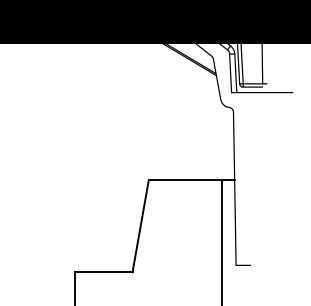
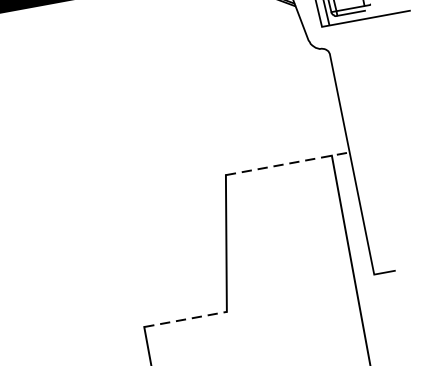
line: (191, 180) -> (287, 164), solid -> dashed
line: (103, 272) -> (185, 319), solid -> dashed

